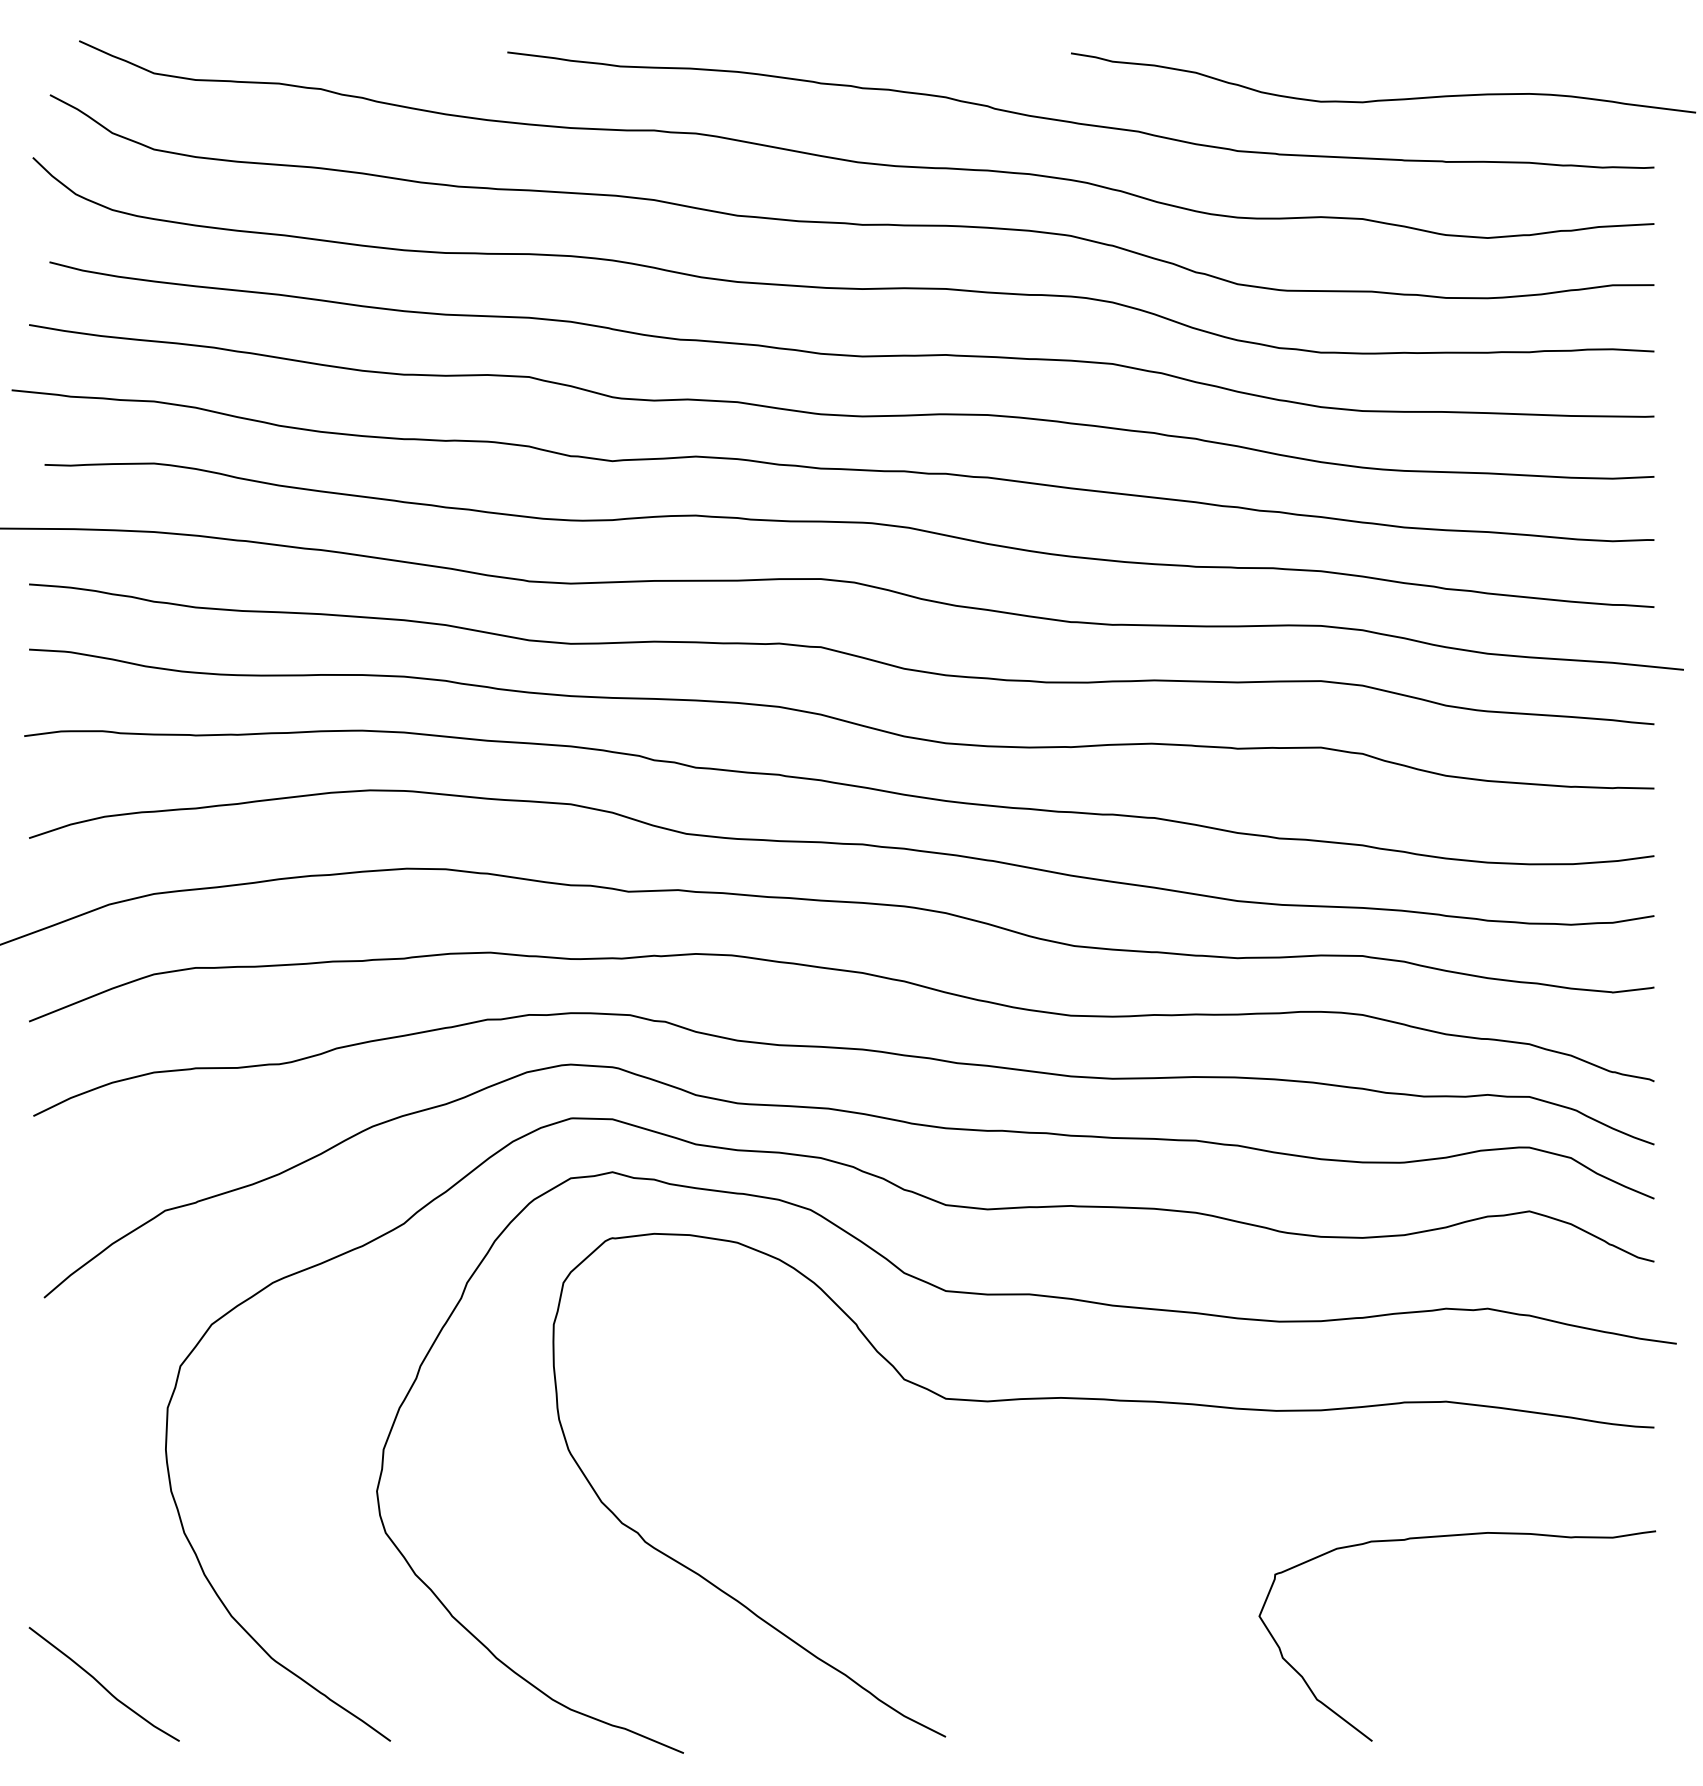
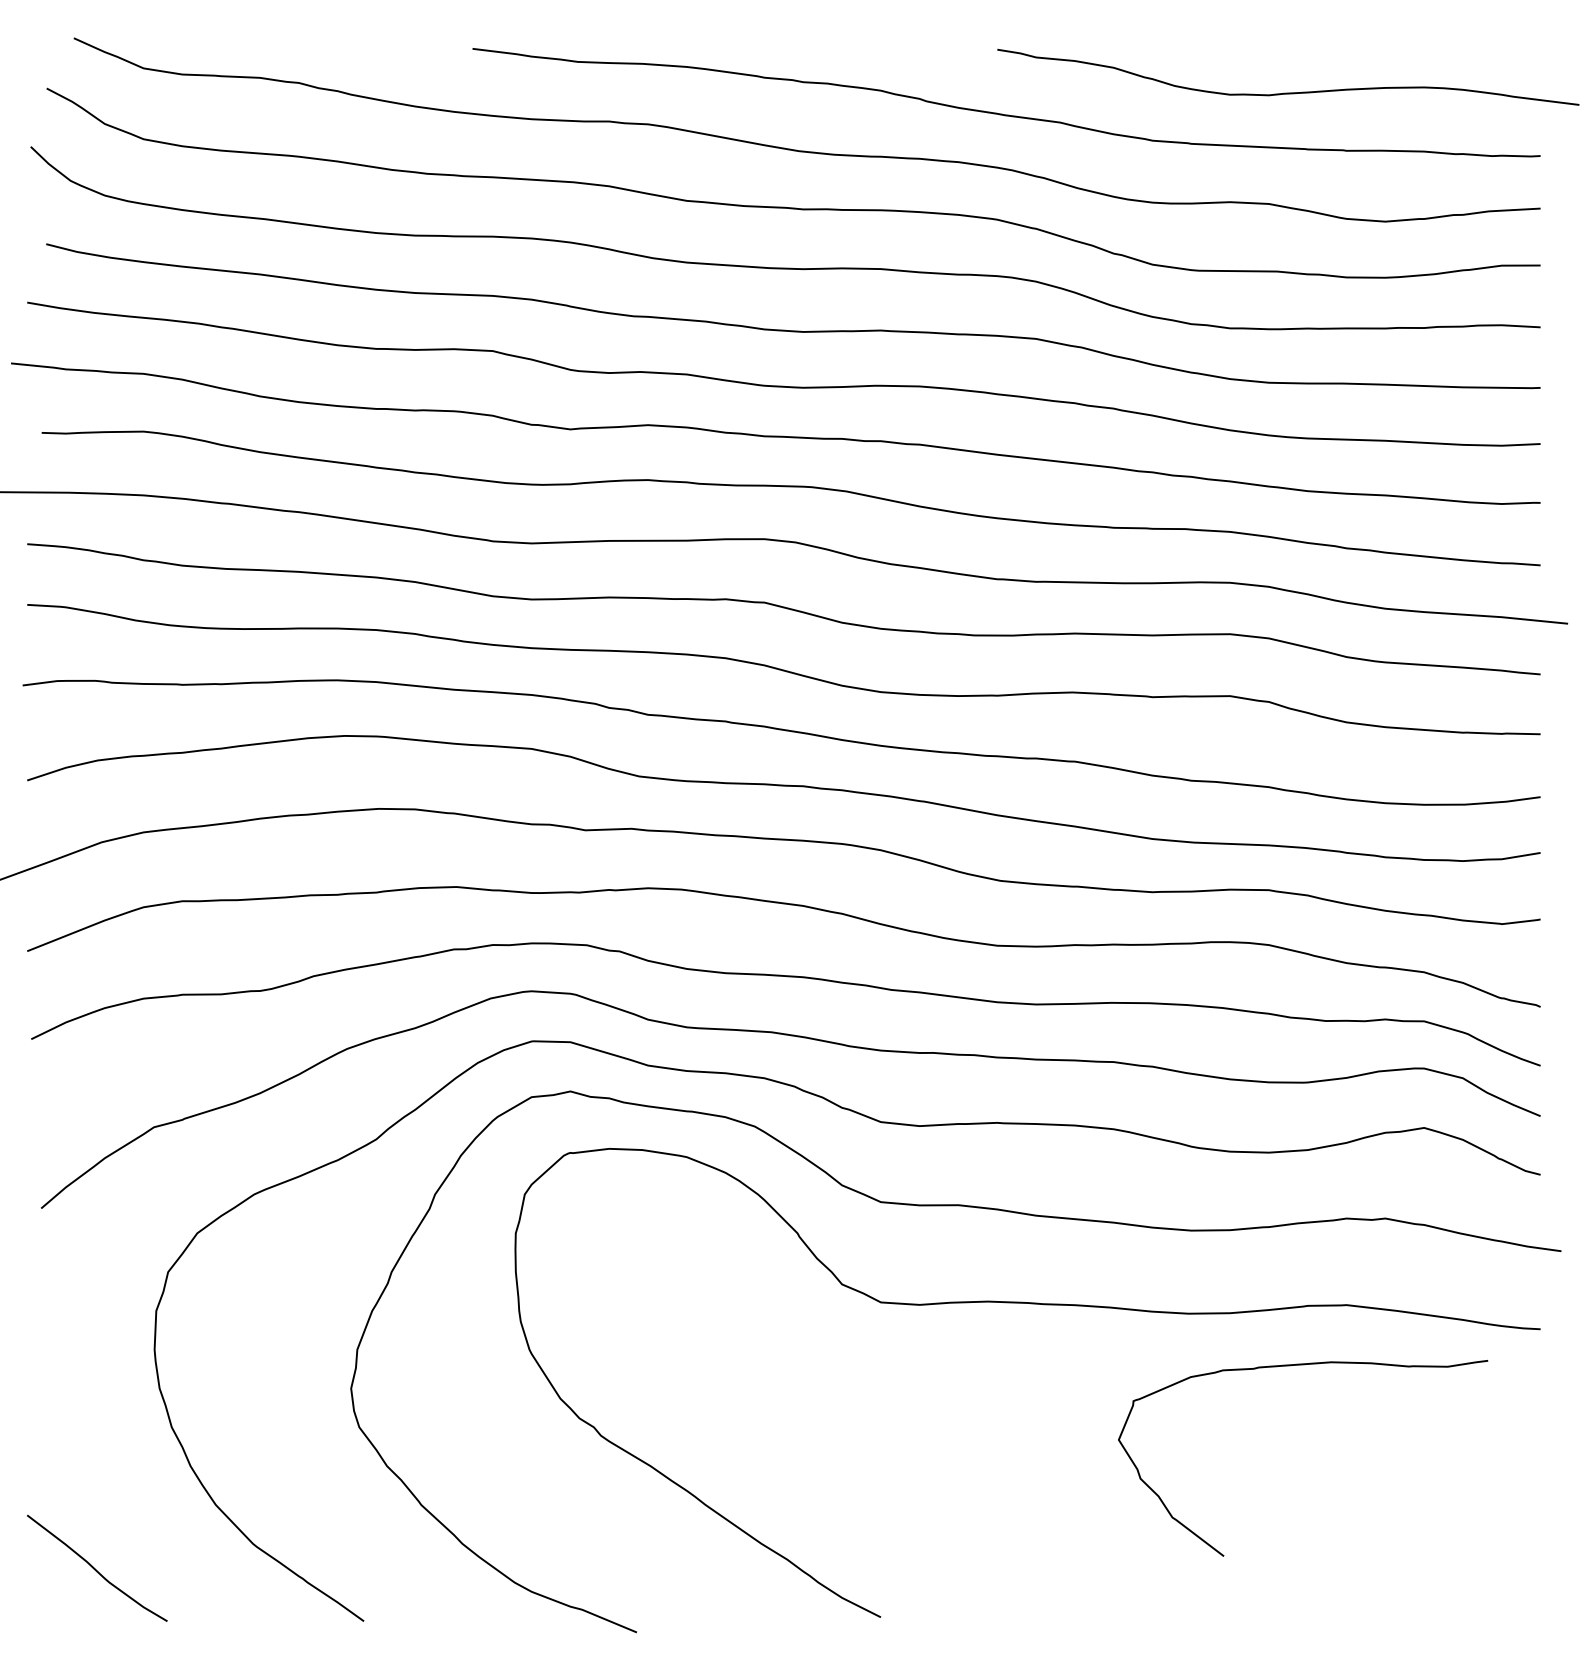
curve: (1443, 1537) -> (1290, 1366), moved

